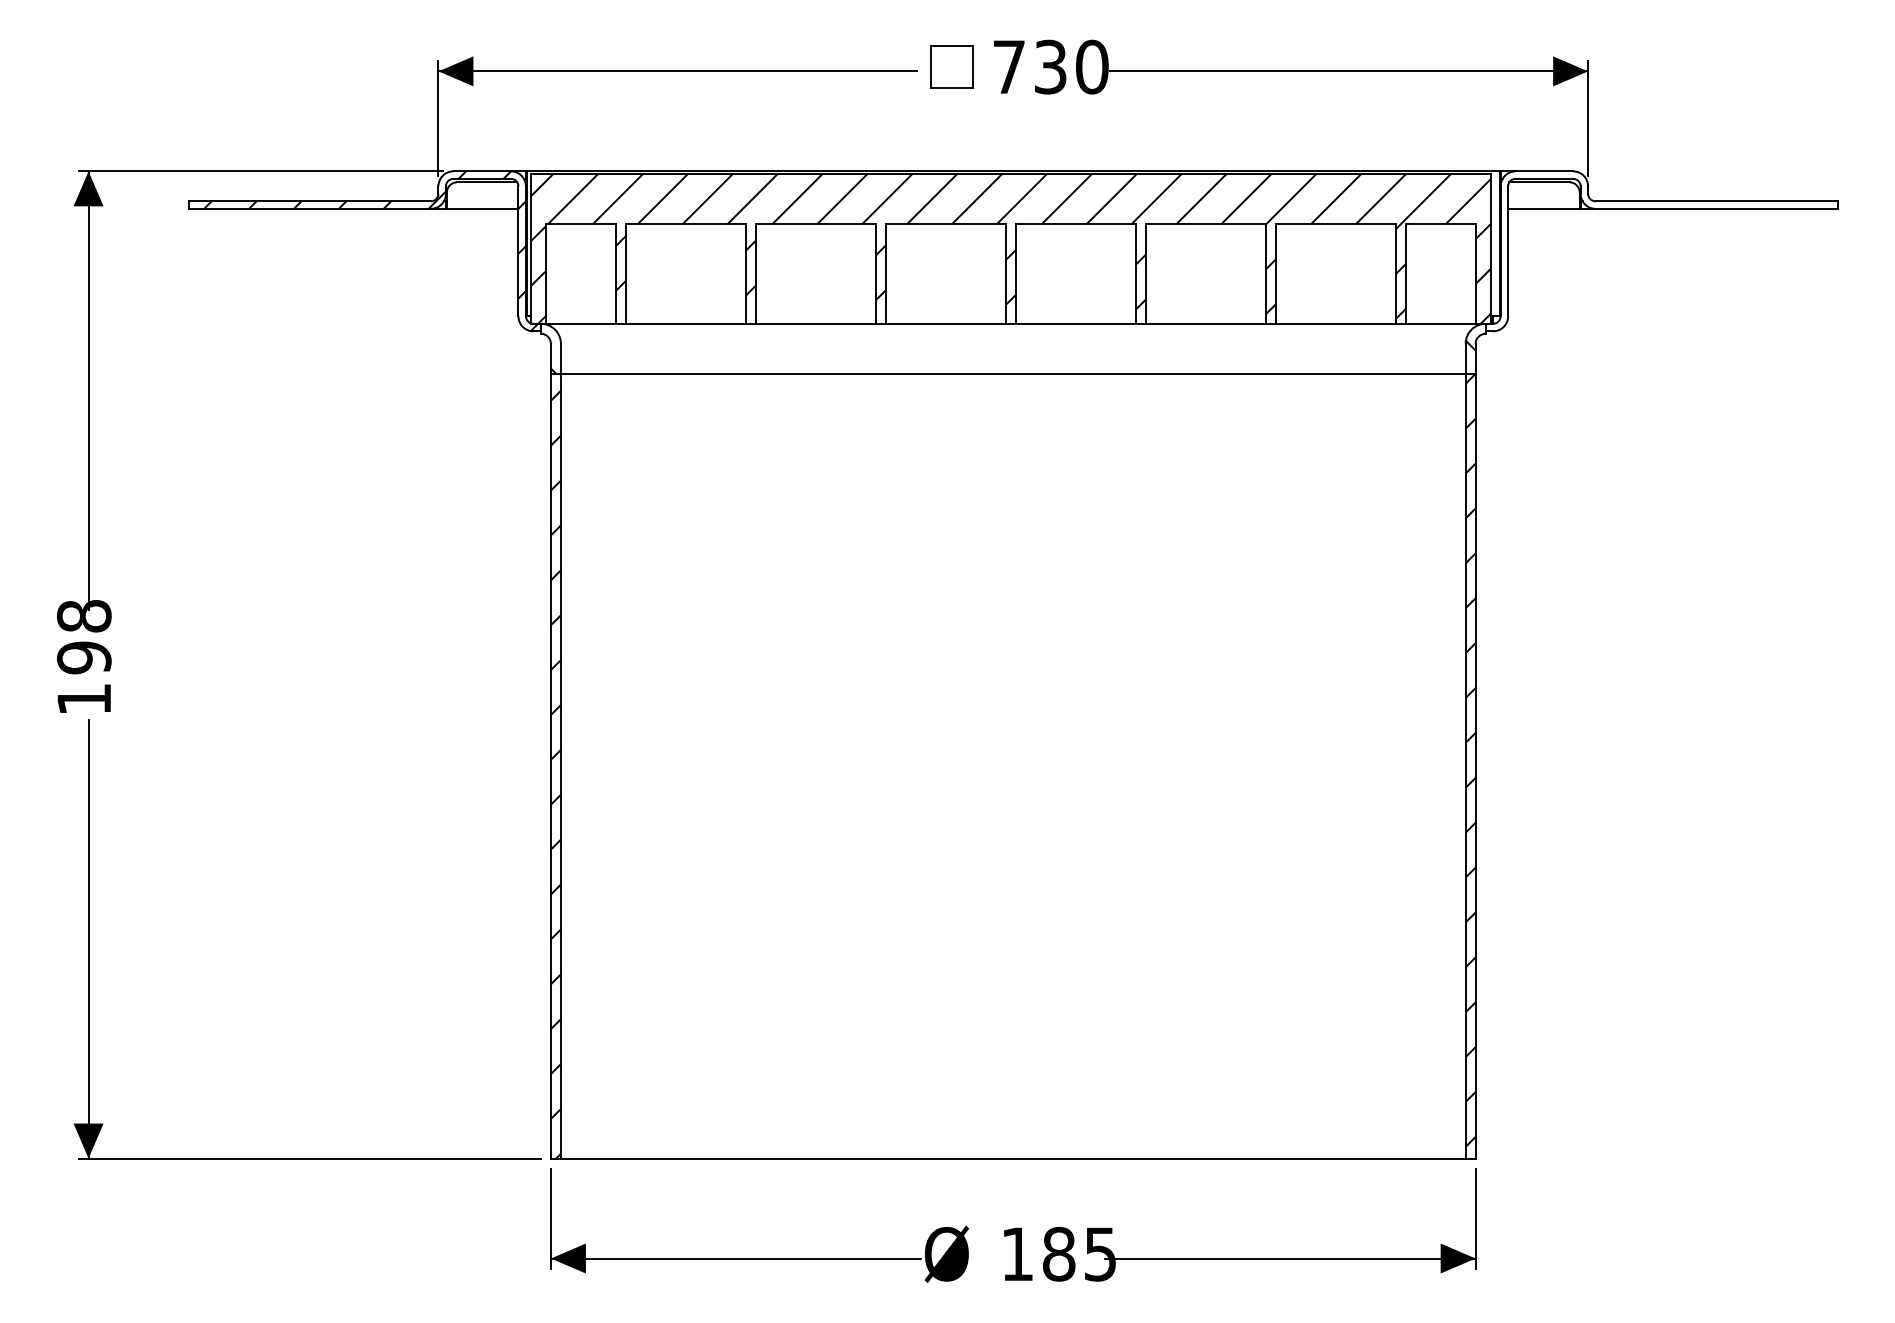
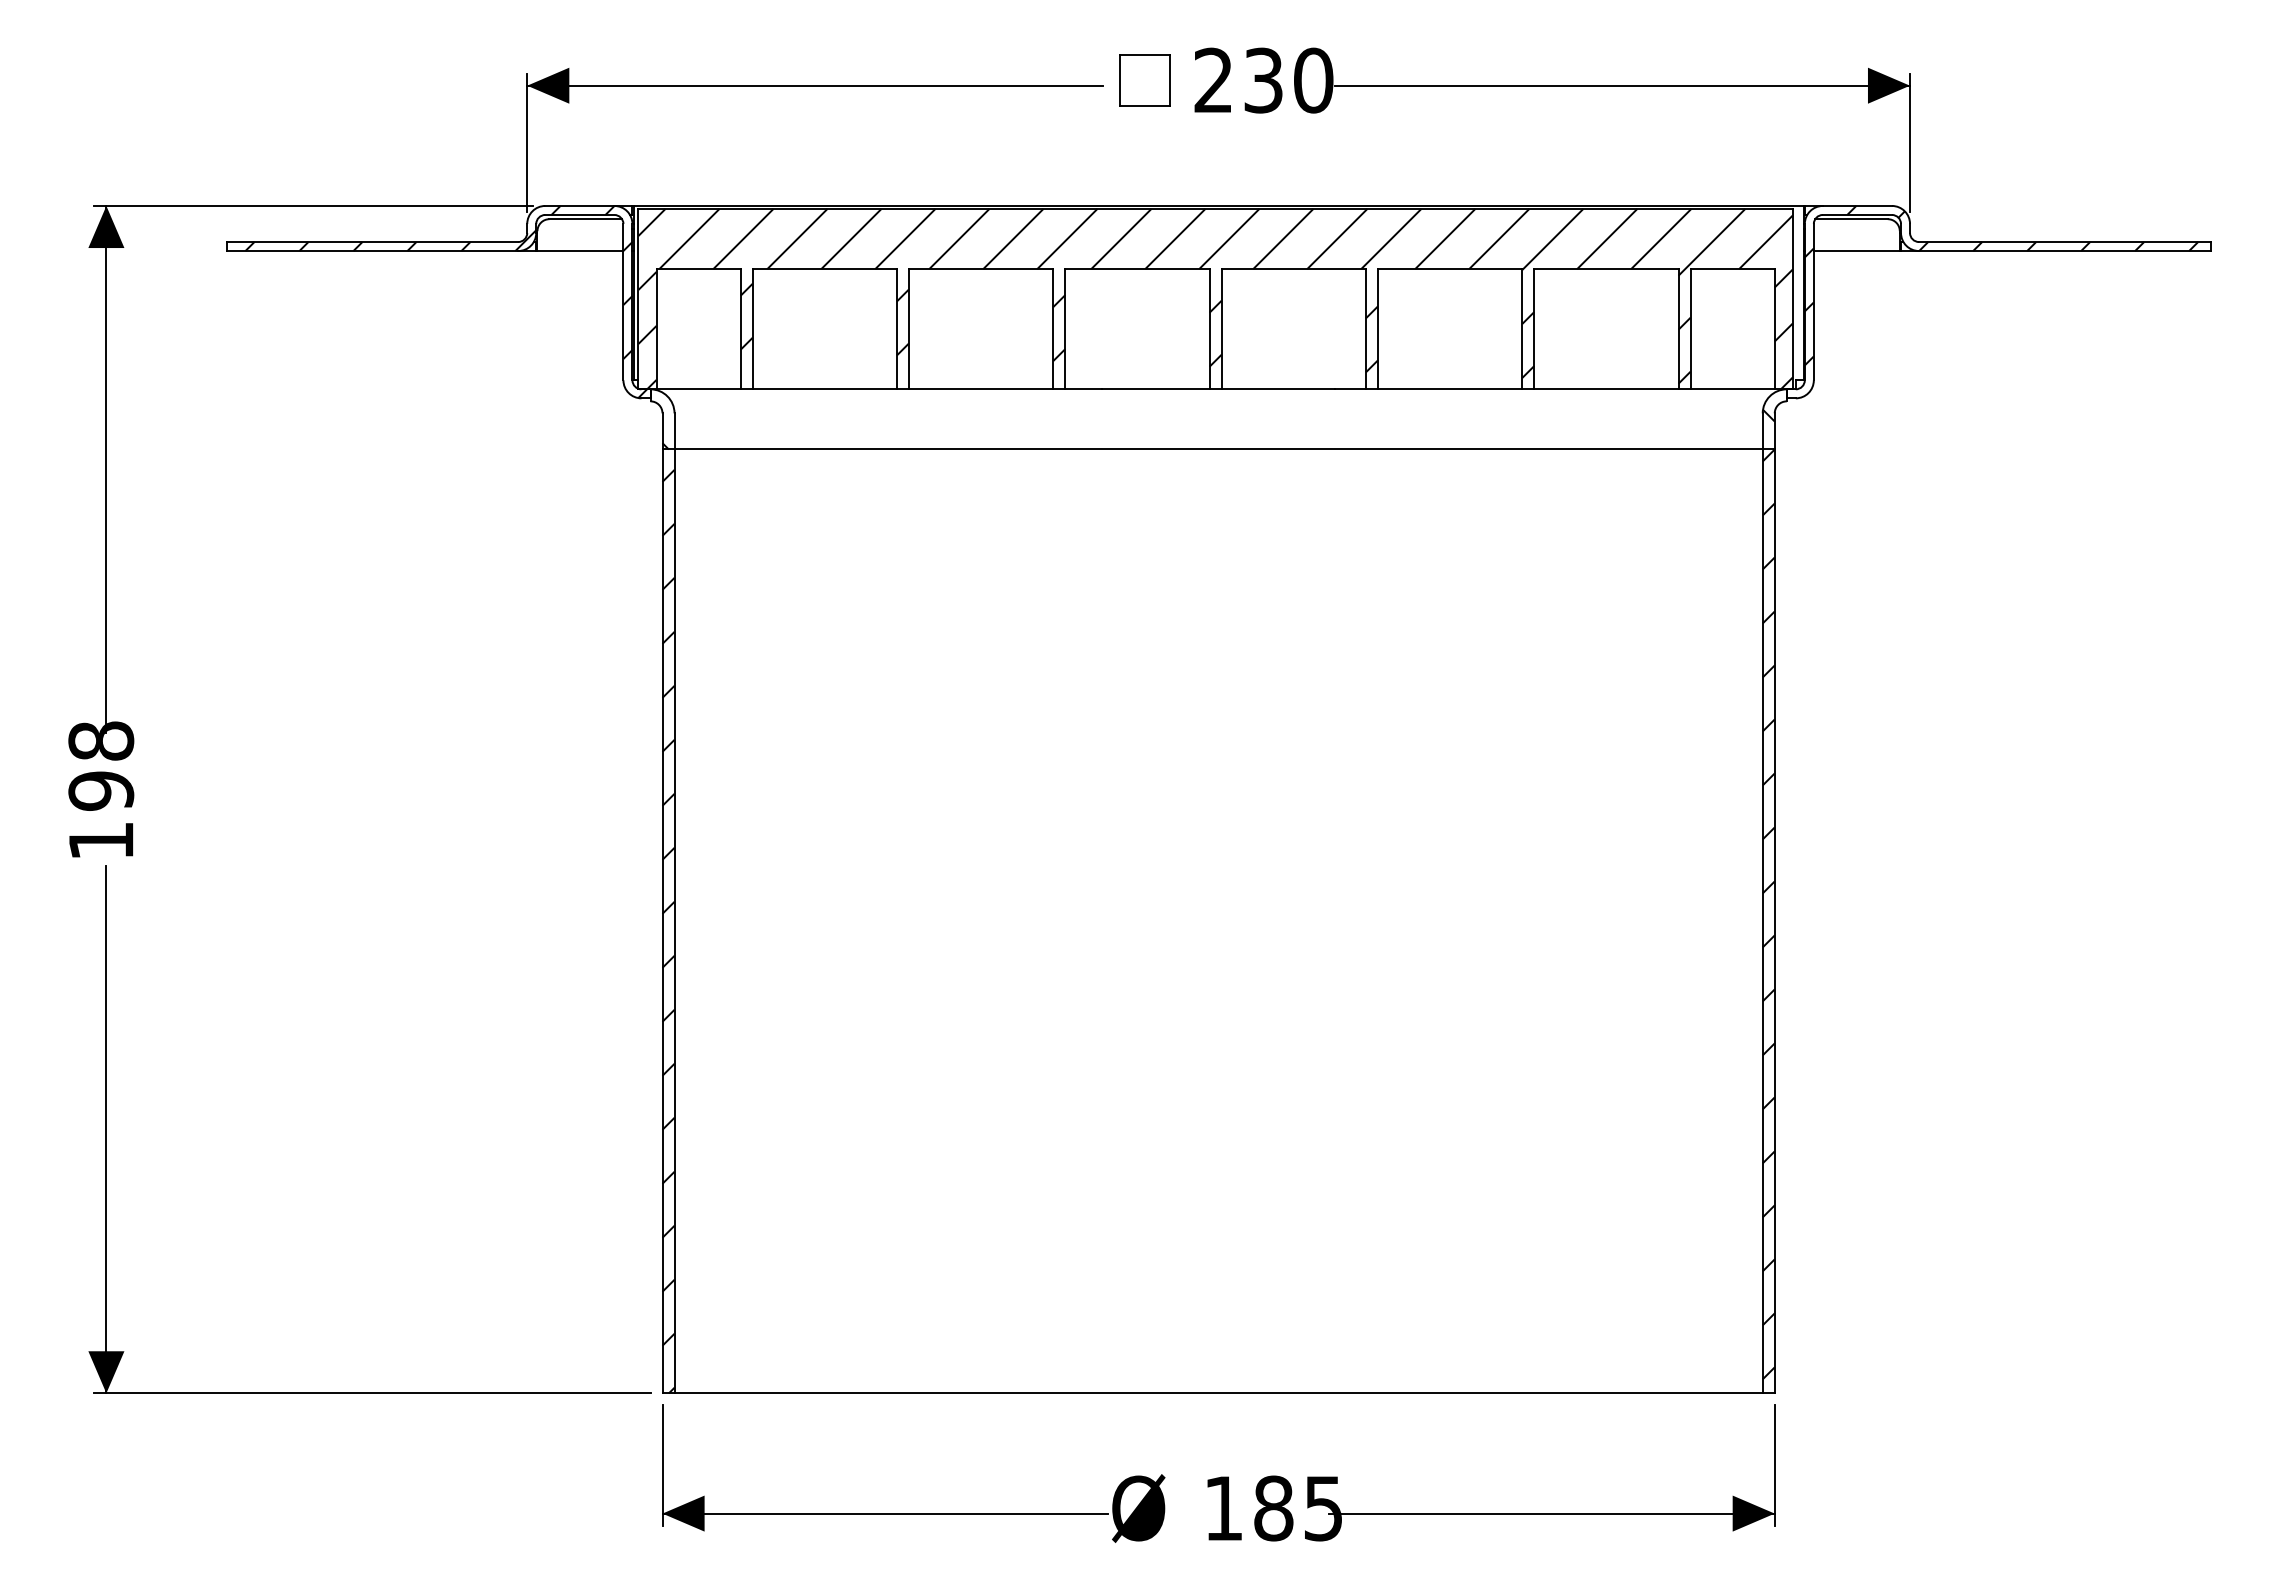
text: (1009, 66) -> (1213, 79), 730 -> 230
hatch: (1664, 237) -> (2001, 285), added

